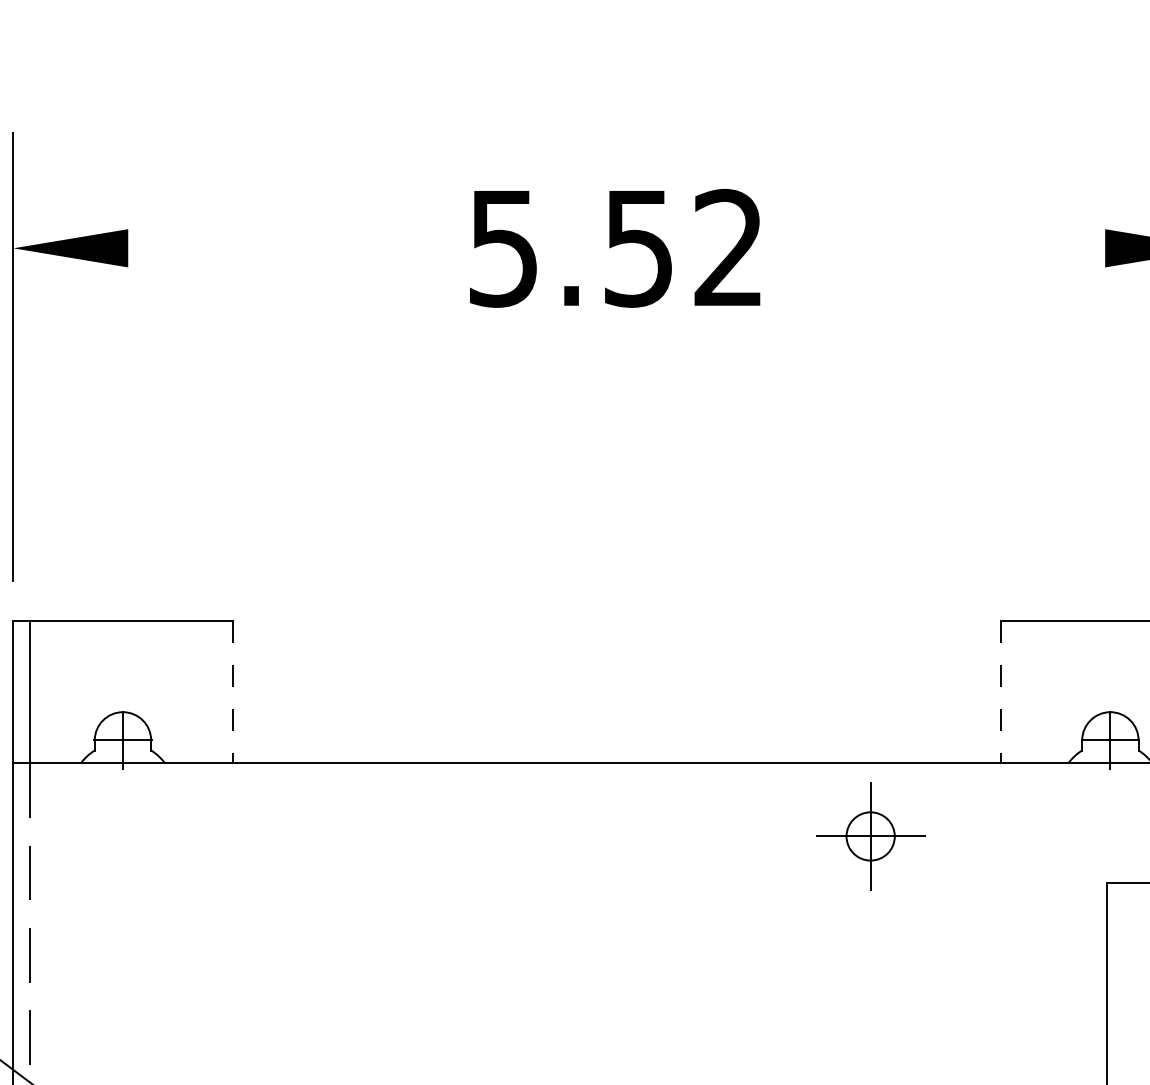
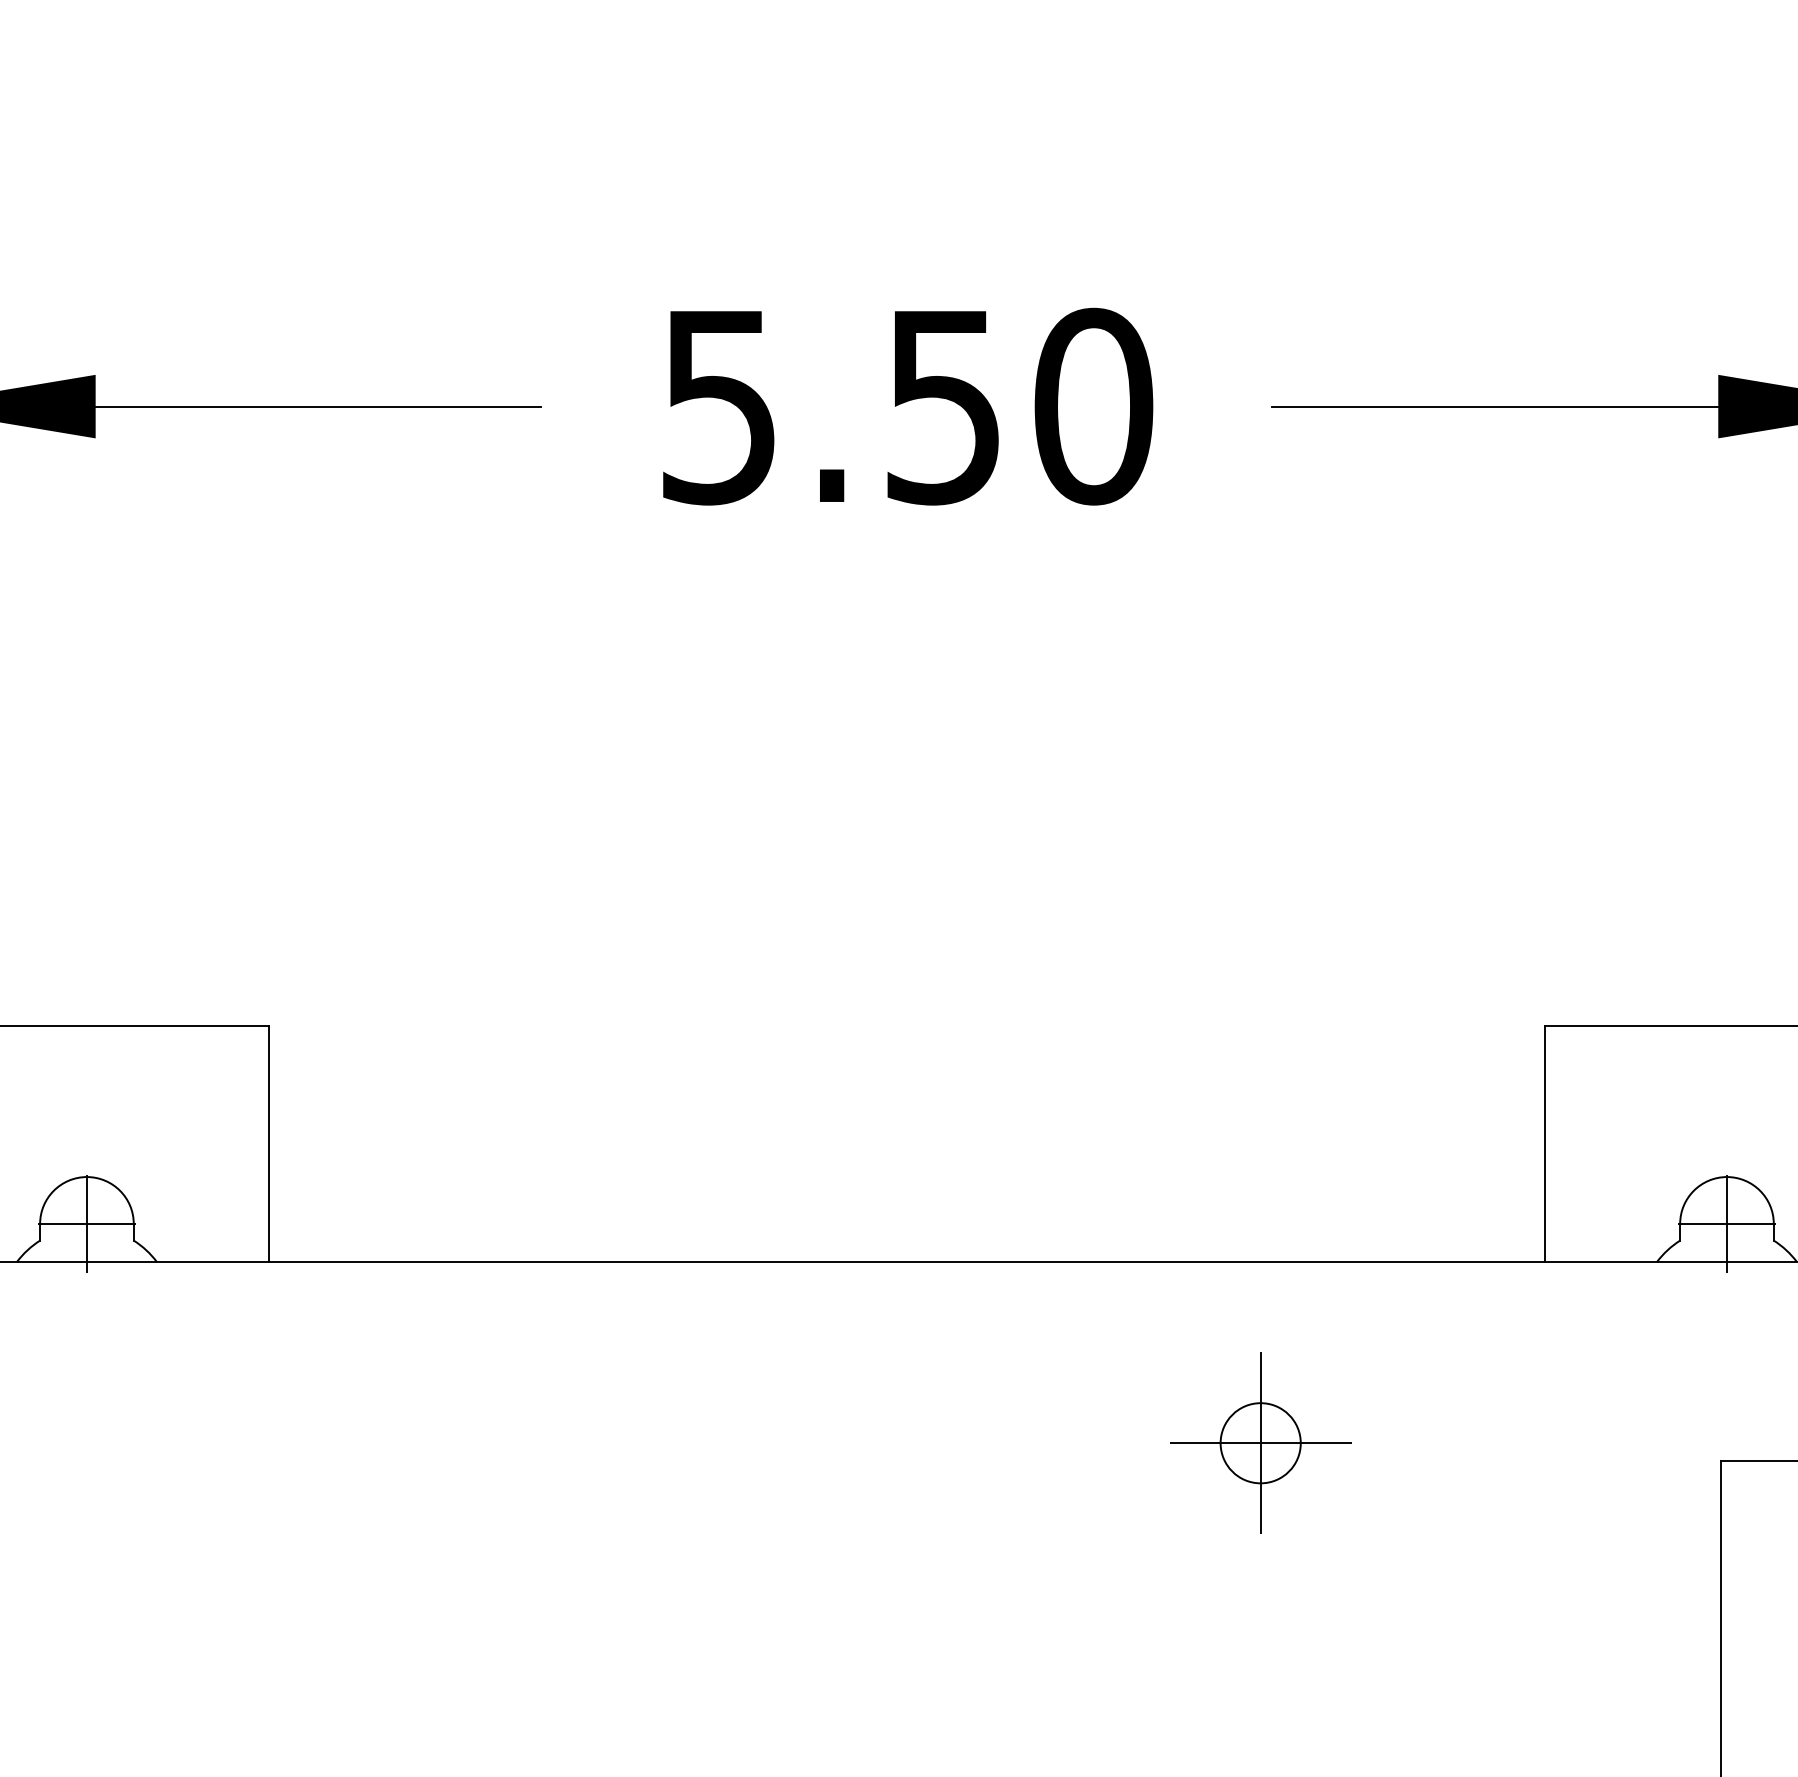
text: (728, 247) -> (1092, 405), 5.52 -> 5.50
line: (262, 248) -> (318, 406), added
line: (970, 248) -> (1494, 406), added
line: (232, 692) -> (268, 1144), dashed -> solid
line: (1000, 692) -> (1544, 1144), dashed -> solid
part: (870, 836) -> (1260, 1443), moved

